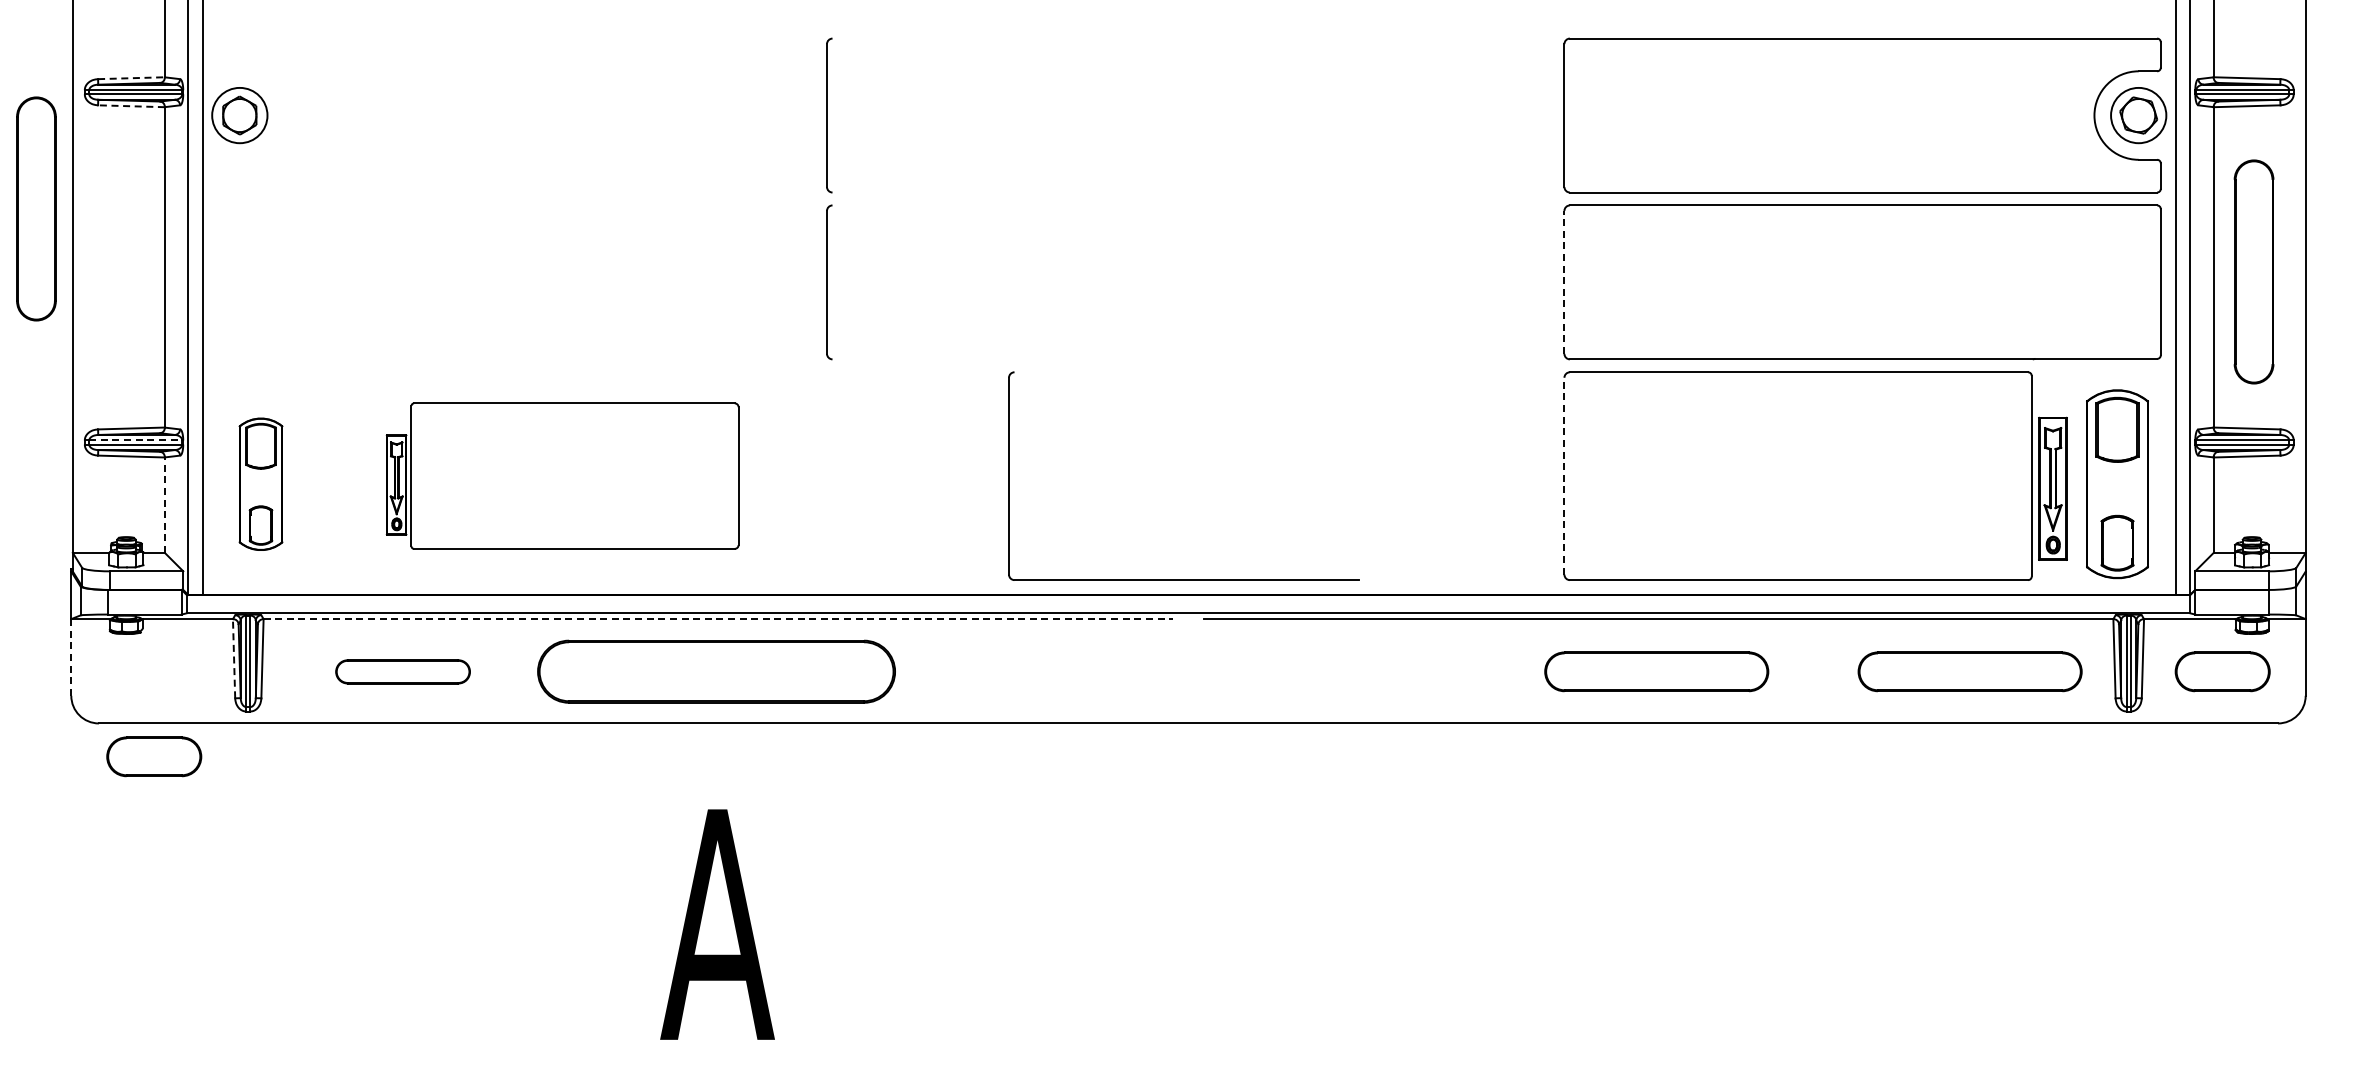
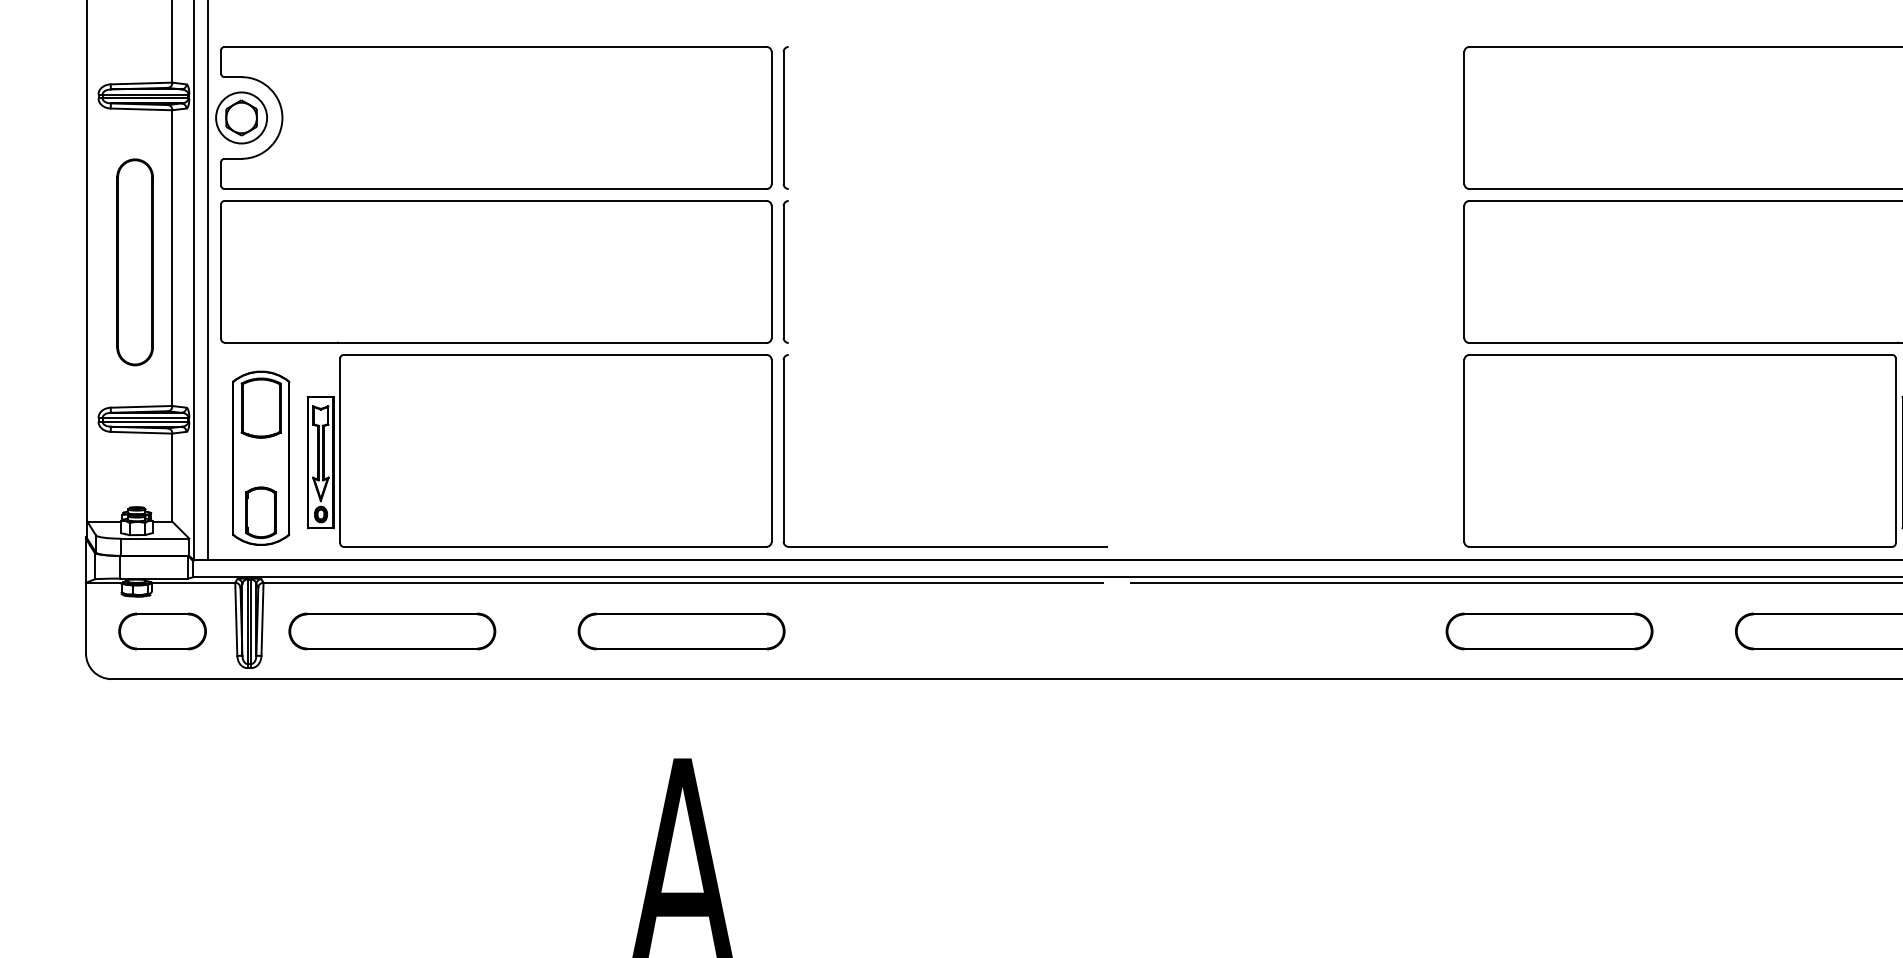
line: (131, 78) -> (141, 83), dashed -> solid
line: (131, 106) -> (141, 109), dashed -> solid
part: (515, 115) -> (496, 117), added
part: (36, 208) -> (135, 261), moved
line: (1564, 281) -> (1464, 271), dashed -> solid
part: (515, 282) -> (496, 272), added
line: (136, 440) -> (146, 417), dashed -> solid
part: (562, 475) -> (539, 450), size x1.43
line: (1564, 475) -> (1464, 450), dashed -> solid
part: (260, 484) -> (260, 458), size x1.43
line: (164, 505) -> (172, 477), dashed -> solid
part: (1183, 579) -> (944, 546), moved
line: (718, 619) -> (683, 583), dashed -> solid
line: (71, 657) -> (86, 618), dashed -> solid
line: (234, 658) -> (236, 619), dashed -> solid
part: (402, 671) -> (391, 631), size x1.67
part: (716, 671) -> (681, 631), size x0.62
part: (154, 756) -> (162, 631), moved

